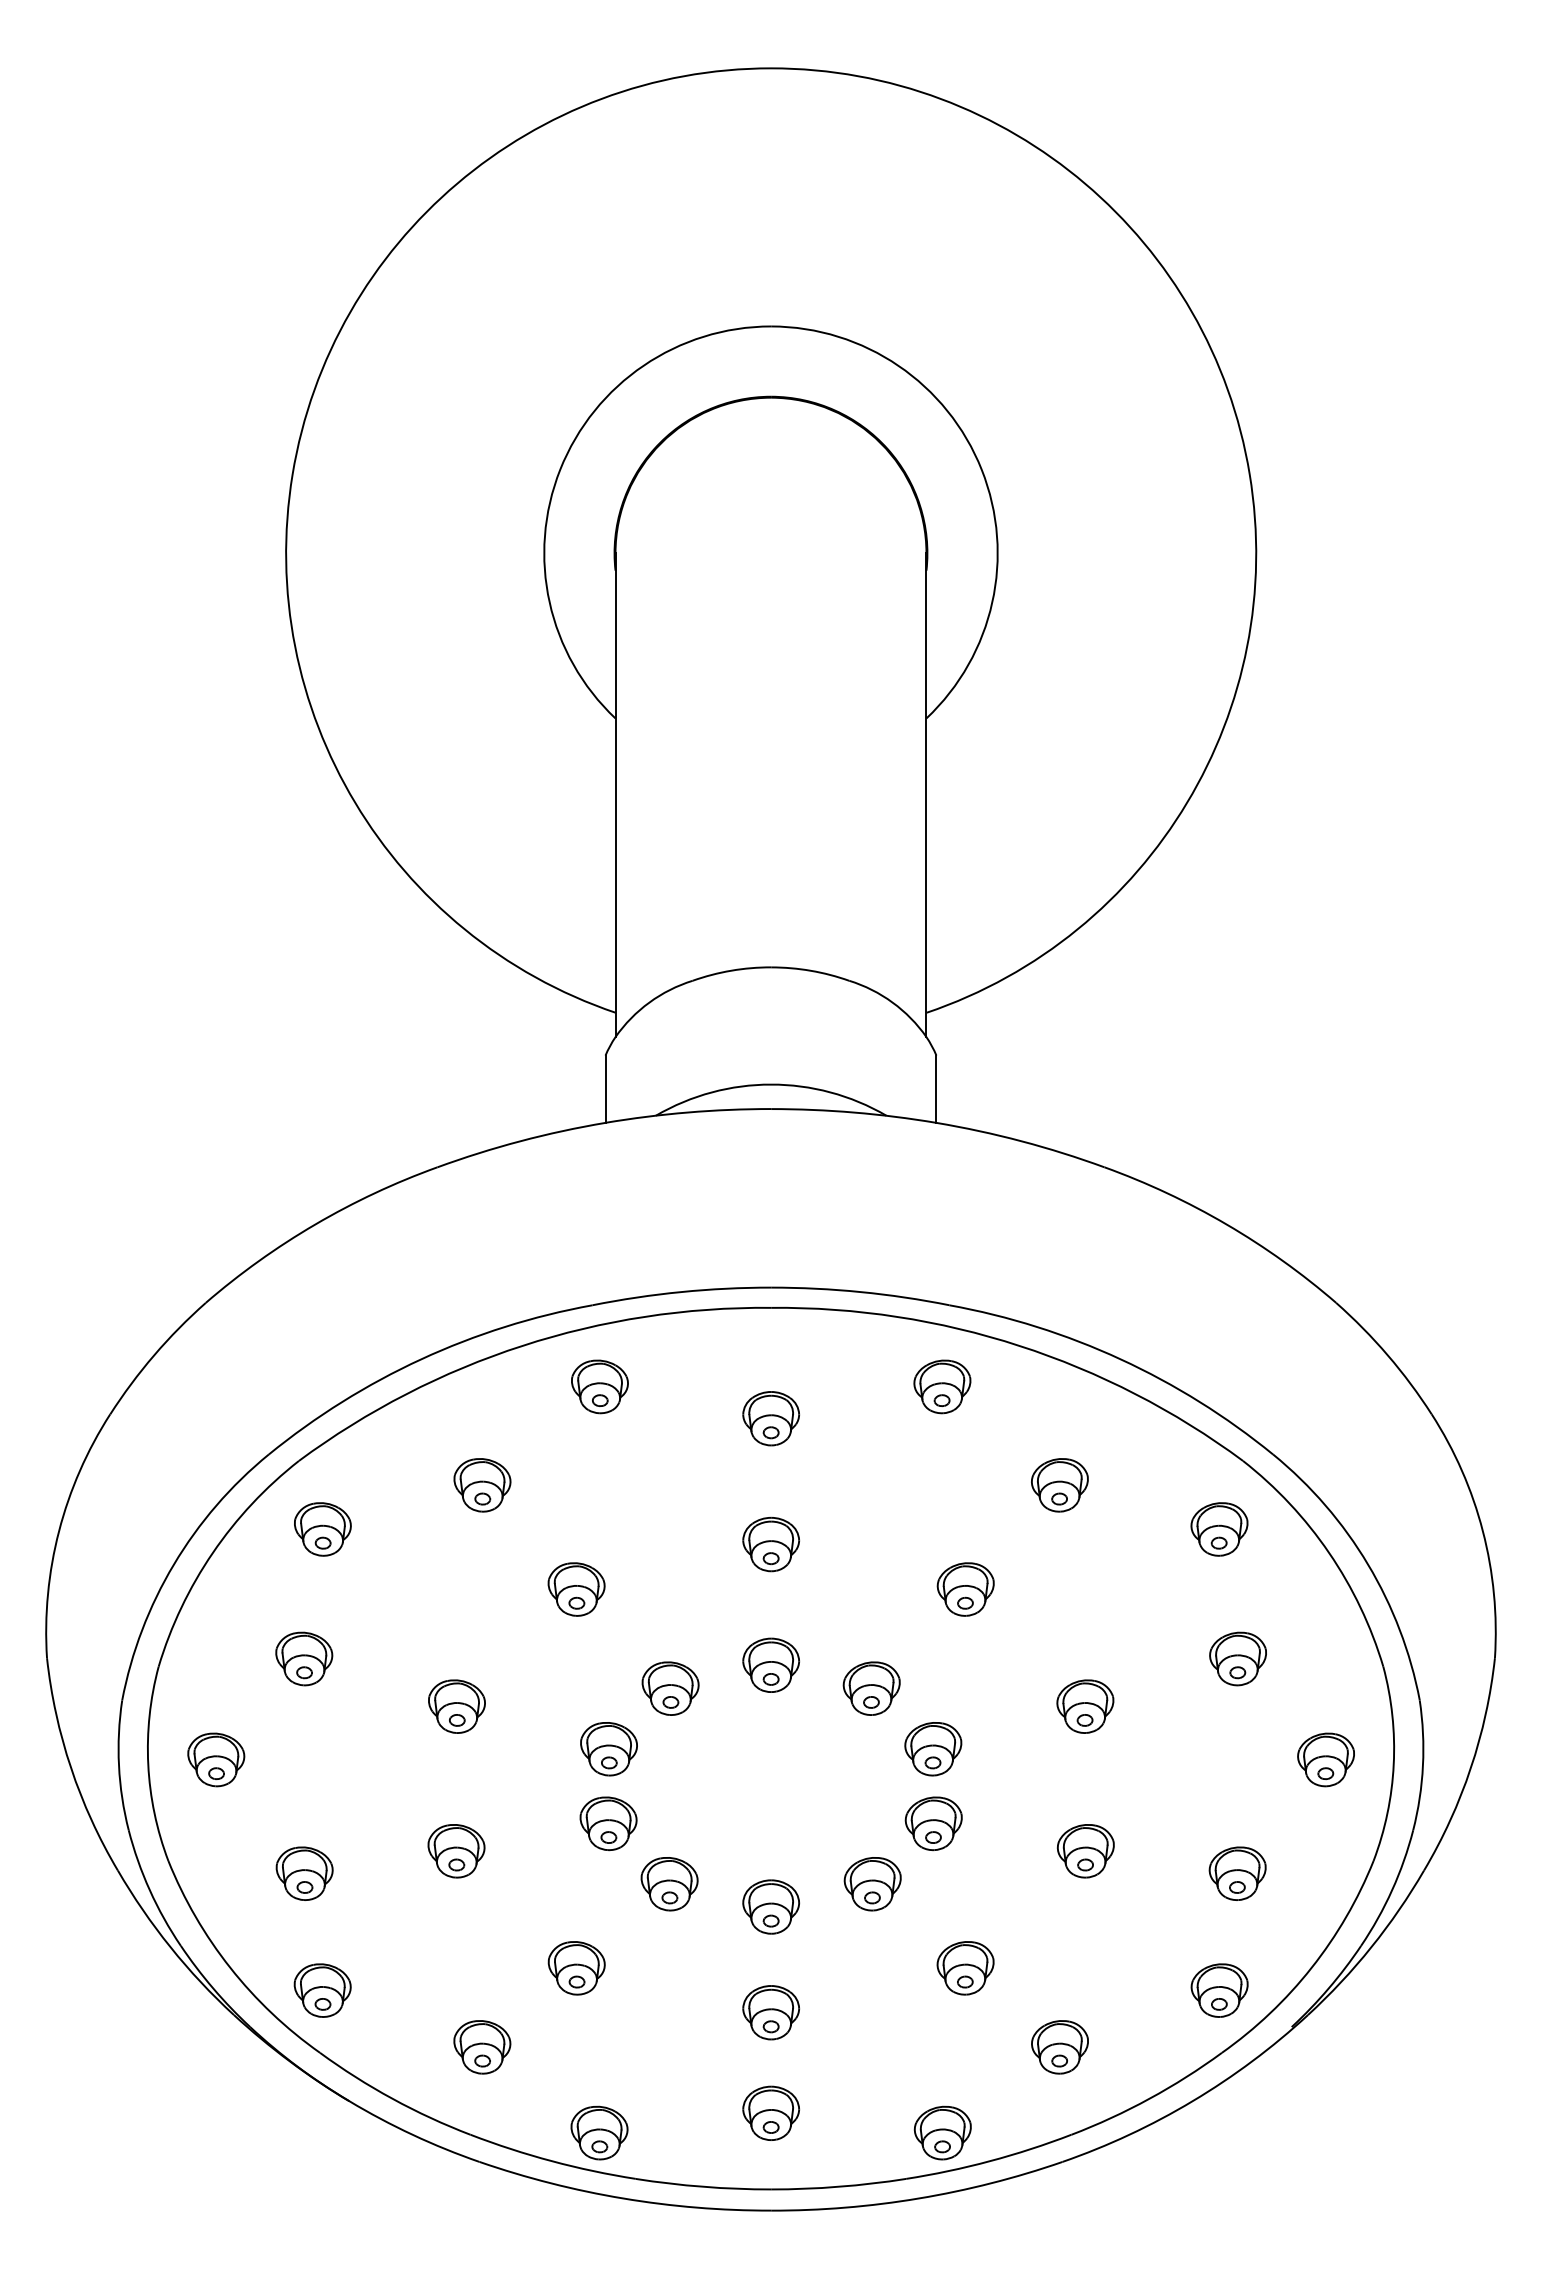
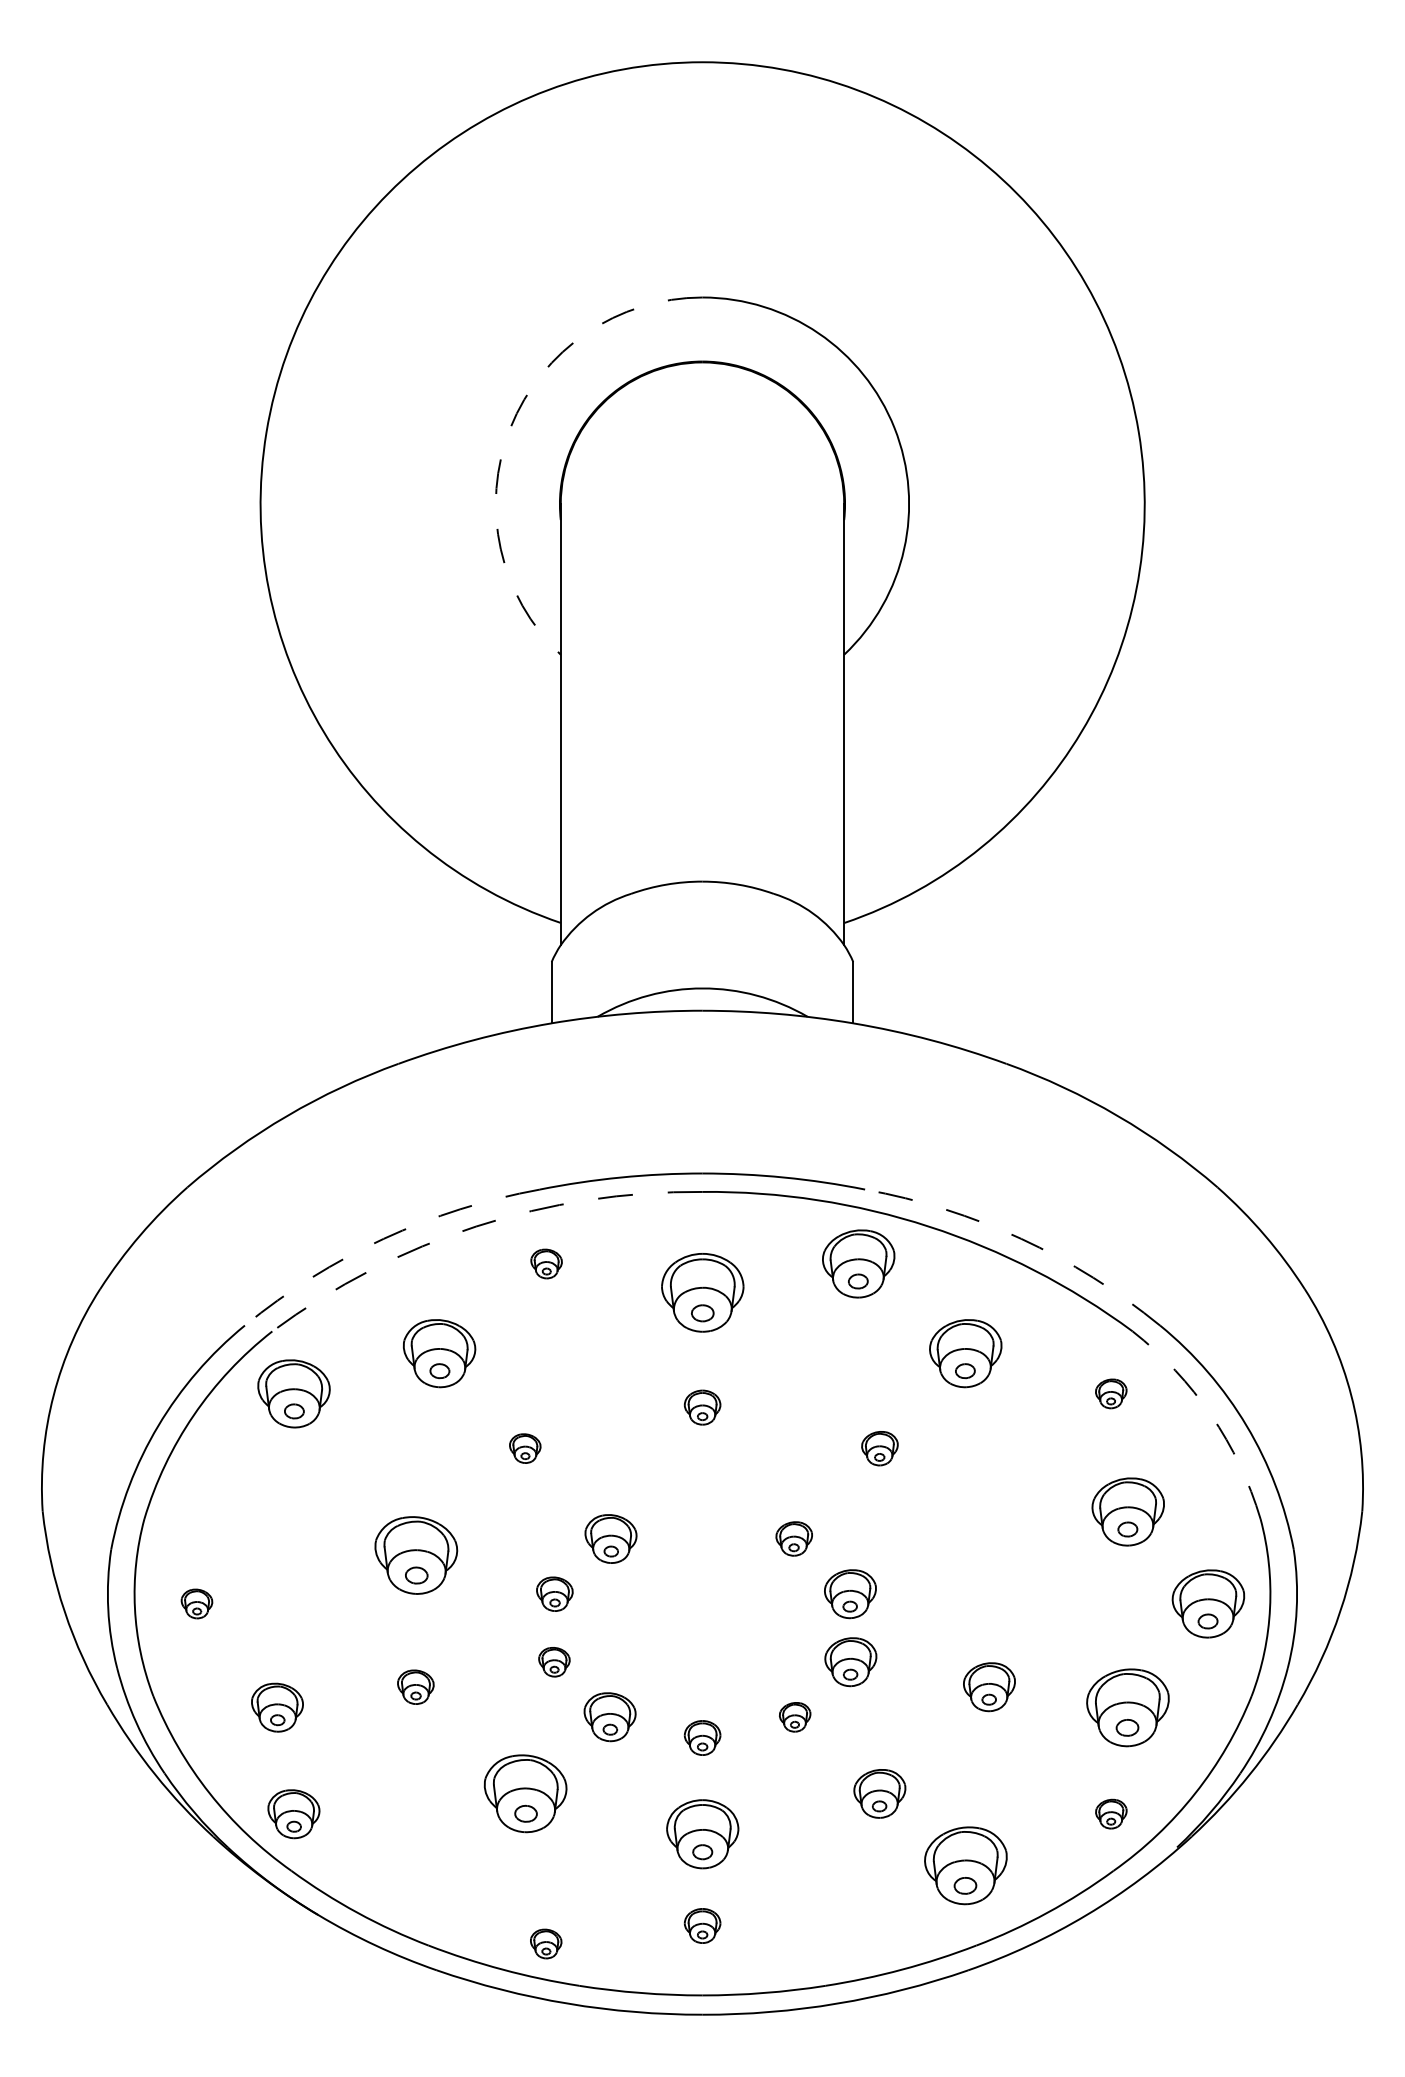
arc: (560, 469) -> (510, 427), solid -> dashed
arc: (522, 1345) -> (476, 1226), solid -> dashed
arc: (421, 1359) -> (383, 1239), solid -> dashed
arc: (1120, 1359) -> (1021, 1239), solid -> dashed
part: (599, 1386) -> (546, 1263), size x0.6
part: (942, 1386) -> (858, 1263), size x1.4
part: (770, 1418) -> (702, 1292), size x1.6
part: (482, 1485) -> (439, 1353), size x1.4
part: (1059, 1485) -> (965, 1353), size x1.4
part: (322, 1529) -> (293, 1393), size x1.4
part: (1219, 1529) -> (1111, 1393), size x0.6
part: (770, 1544) -> (702, 1407), size x0.7
arc: (1329, 1552) -> (1211, 1414), solid -> dashed
part: (576, 1589) -> (525, 1448), size x0.6
part: (965, 1589) -> (879, 1448), size x0.7
part: (304, 1658) -> (277, 1511), removed
part: (1237, 1658) -> (1127, 1511), size x1.4
part: (770, 1664) -> (702, 1516), removed
part: (871, 1688) -> (794, 1538), size x0.7
part: (456, 1706) -> (415, 1555), size x1.6
part: (1085, 1706) -> (989, 1555), removed
part: (608, 1749) -> (554, 1594), size x0.7
part: (216, 1759) -> (197, 1603), size x0.6
part: (1325, 1759) -> (1207, 1603), size x1.4
part: (608, 1823) -> (554, 1661), size x0.6
part: (456, 1851) -> (415, 1687), size x0.7
part: (1237, 1873) -> (1127, 1707), size x1.6
part: (872, 1884) -> (795, 1717), size x0.6
part: (770, 1906) -> (702, 1737), size x0.7
part: (576, 1968) -> (525, 1794), size x1.6
part: (1219, 1990) -> (1111, 1814), size x0.6
part: (770, 2012) -> (702, 1834), size x1.4
part: (482, 2047) -> (439, 1866), removed
part: (1059, 2047) -> (965, 1866), size x1.6
part: (770, 2112) -> (702, 1925), size x0.7
part: (599, 2132) -> (546, 1943), size x0.6
part: (942, 2132) -> (858, 1943), removed

